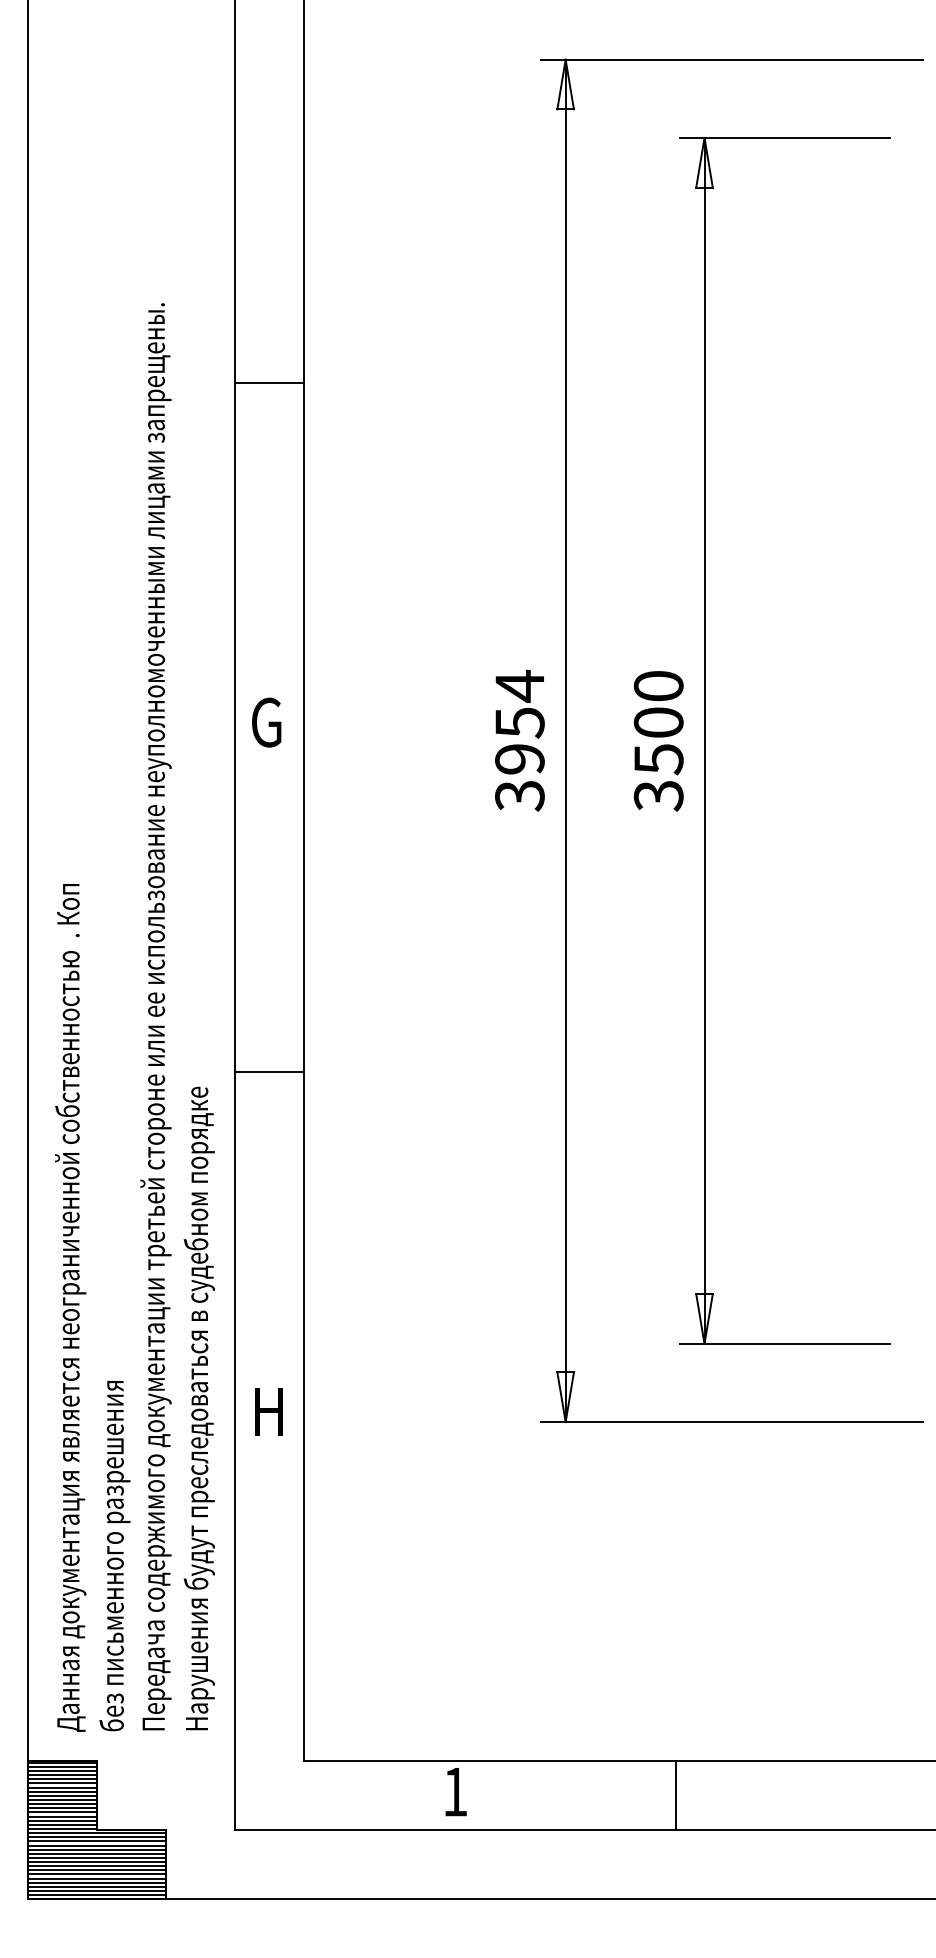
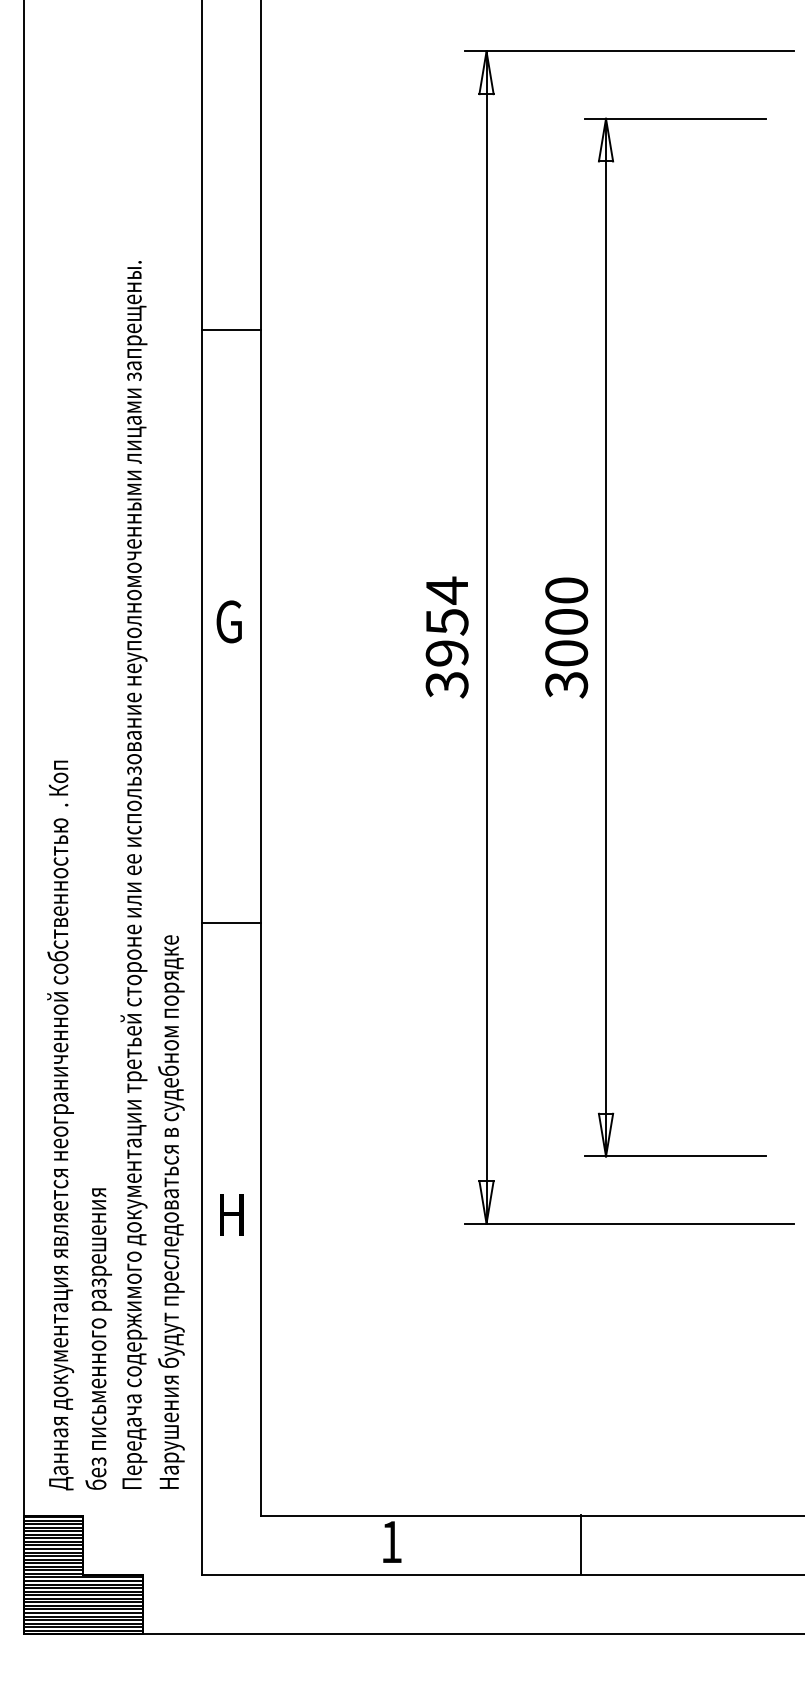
text: (658, 759) -> (566, 653), 3500 -> 3000

